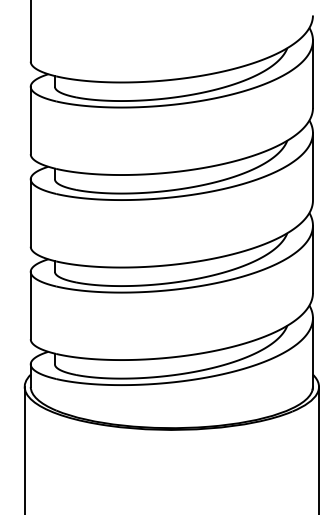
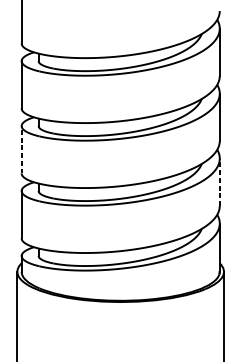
line: (30, 213) -> (21, 150), solid -> dashed
line: (312, 259) -> (219, 182), solid -> dashed

